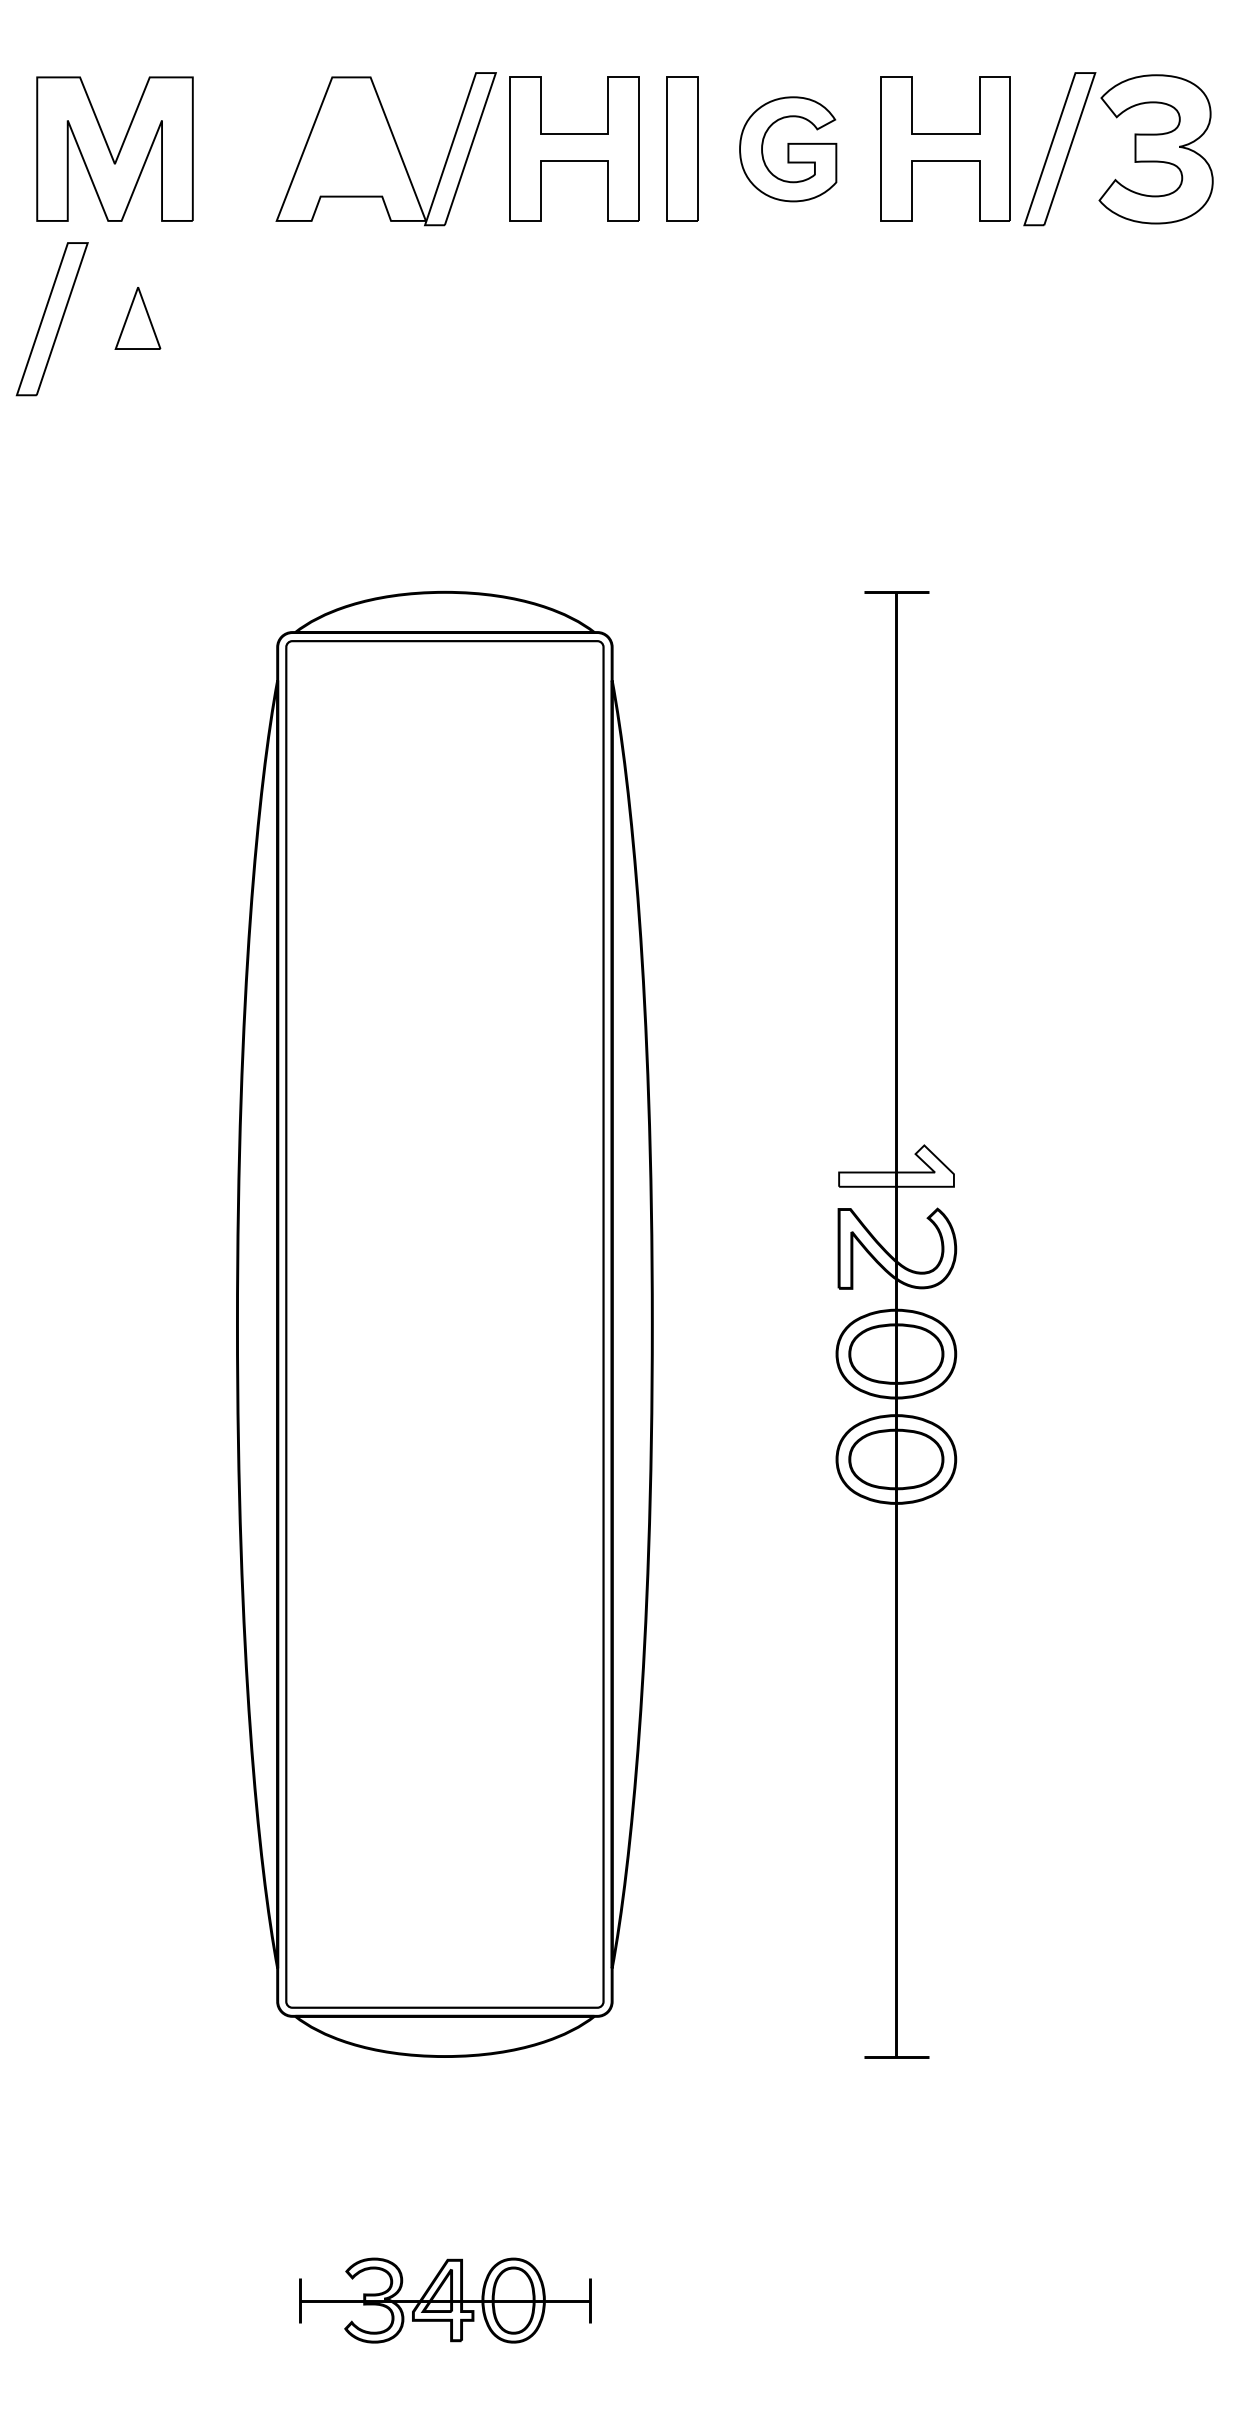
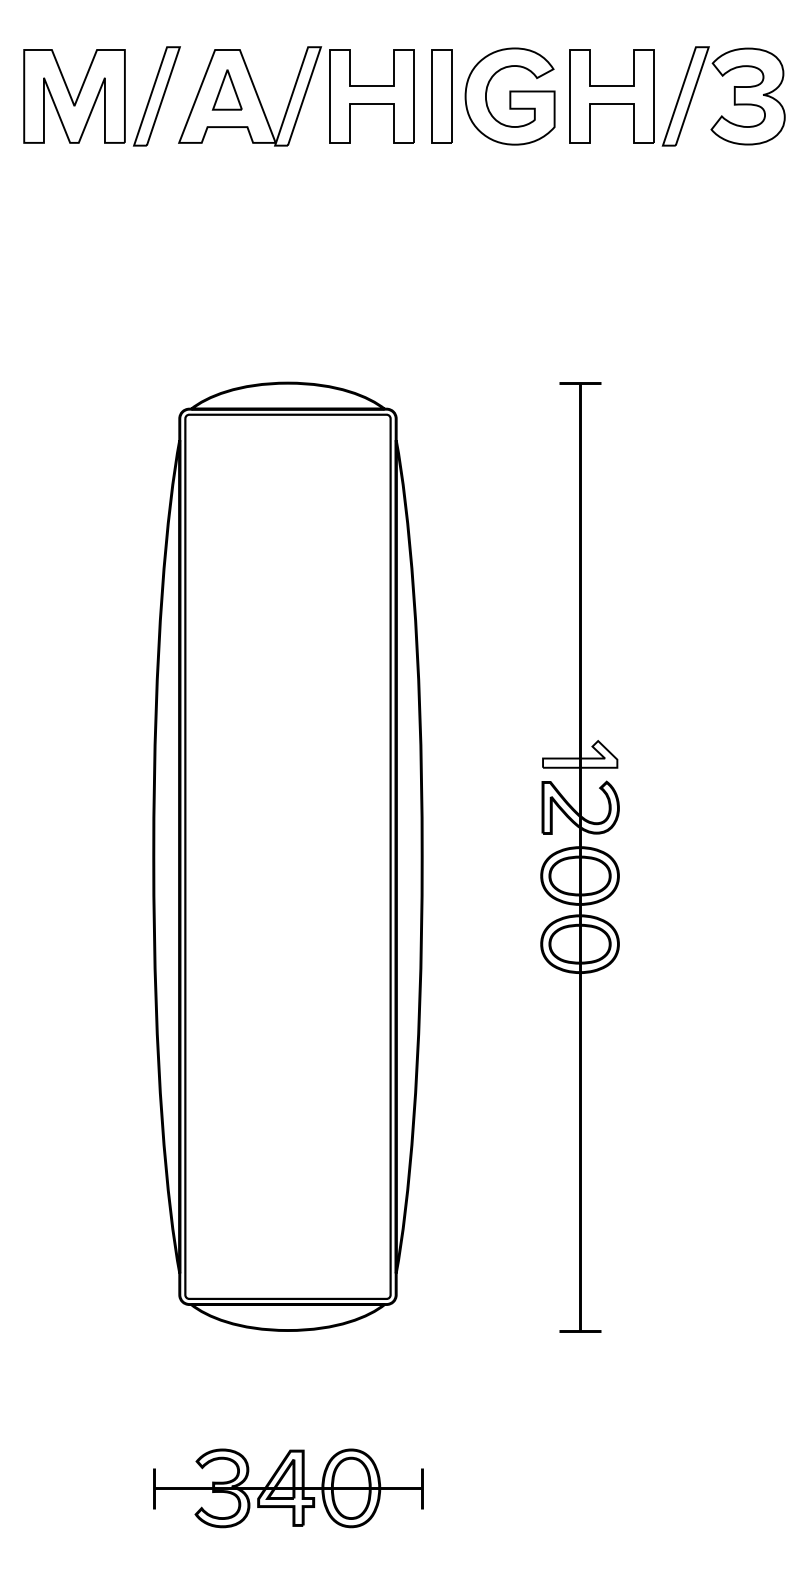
part: (787, 149) -> (509, 96), size x1.43
part: (136, 317) -> (226, 89), moved
part: (51, 319) -> (156, 96), moved
part: (445, 2300) -> (288, 1488), size x1.43

